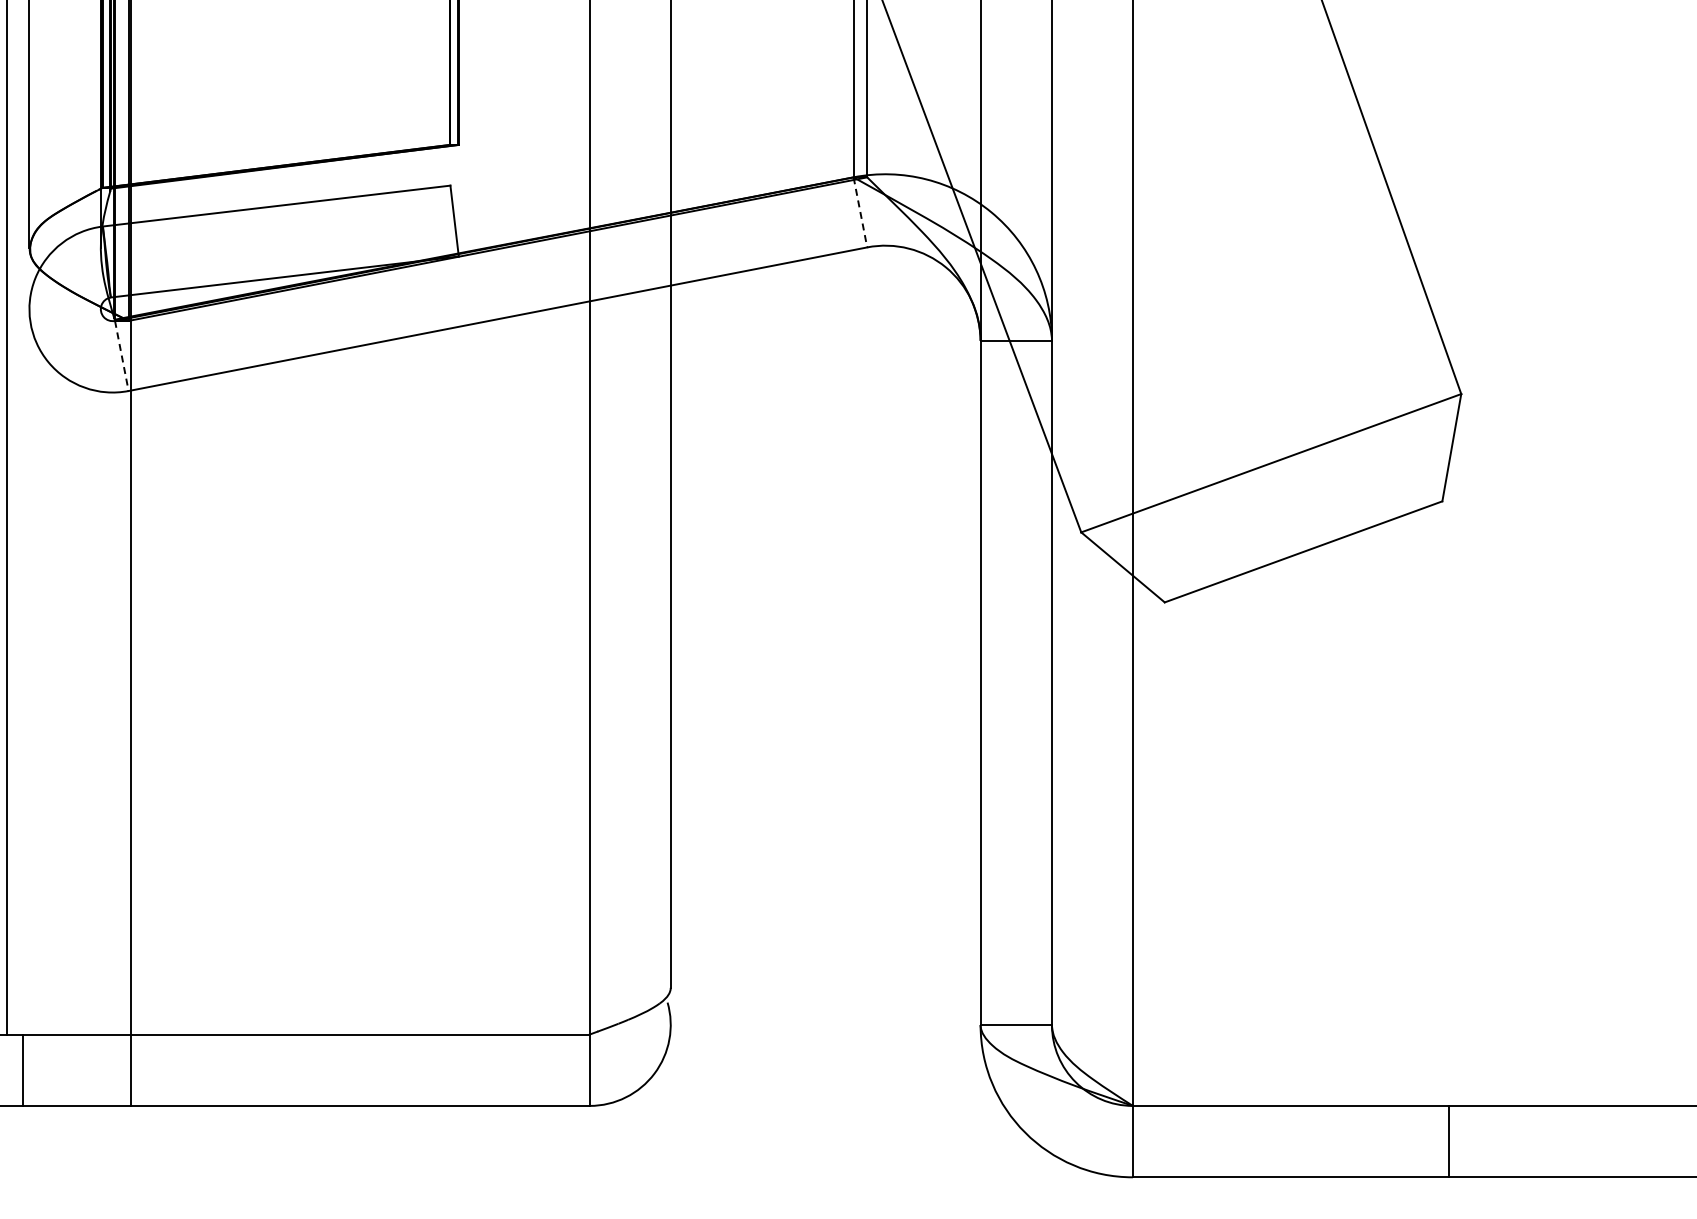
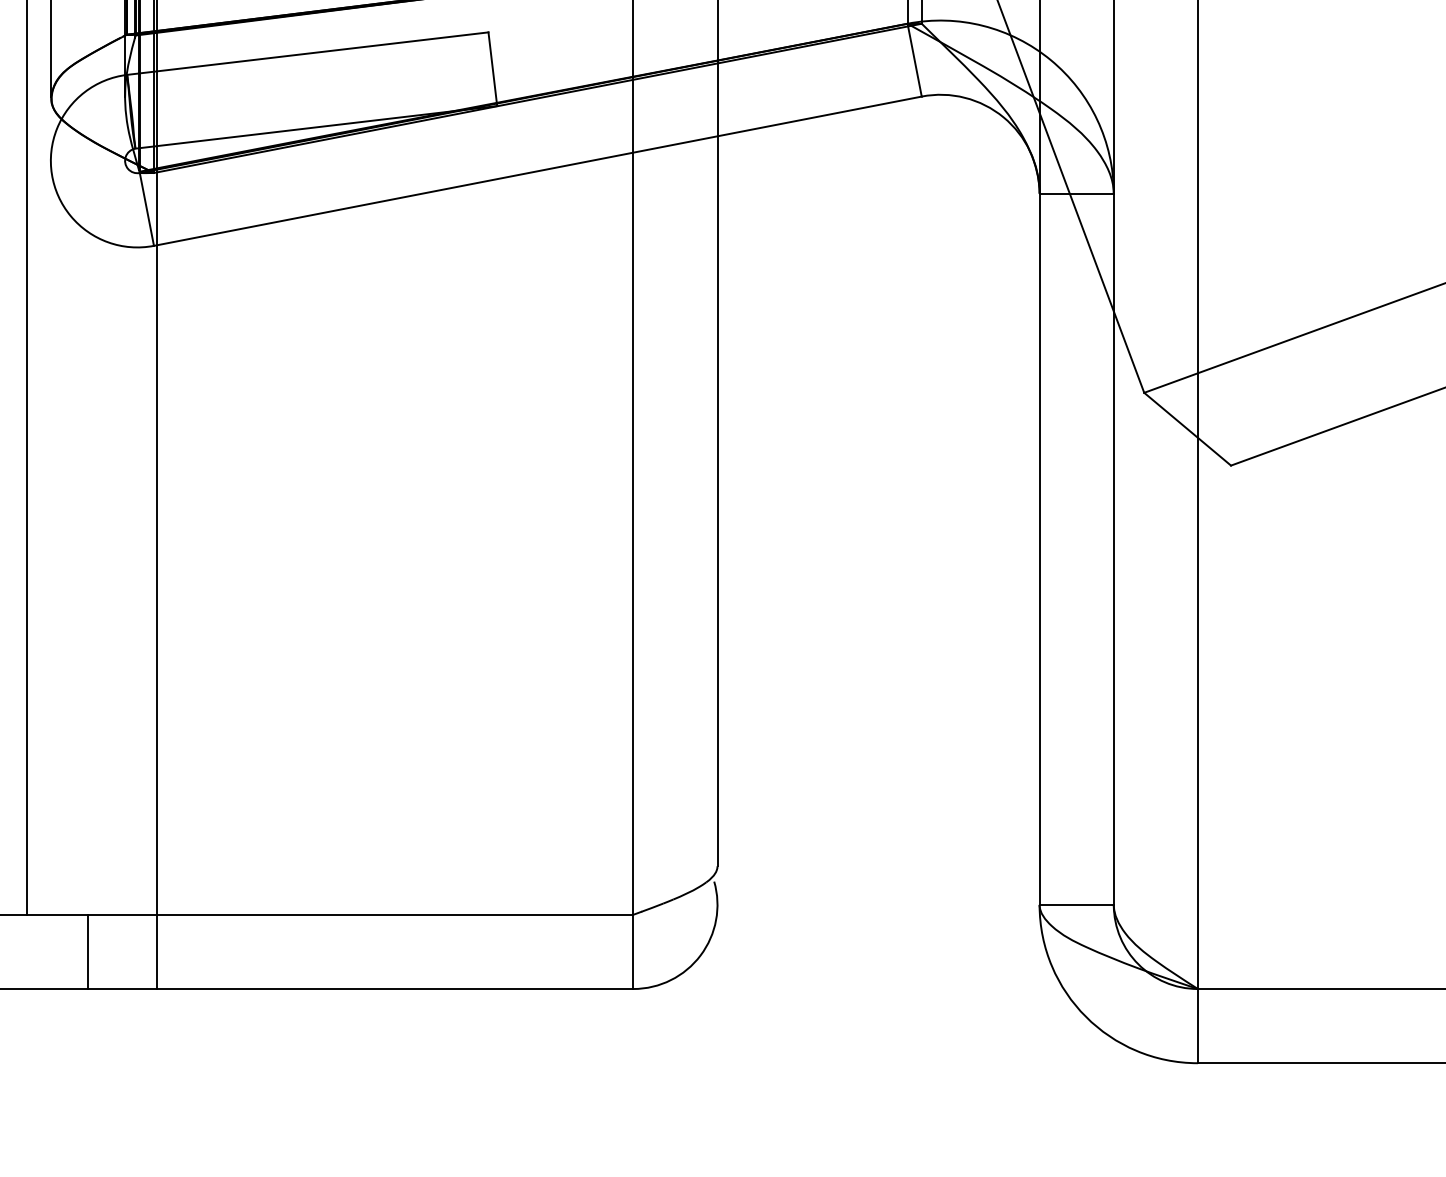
line: (860, 212) -> (914, 60), dashed -> solid
line: (121, 355) -> (146, 208), dashed -> solid
line: (23, 1069) -> (88, 951), moved

